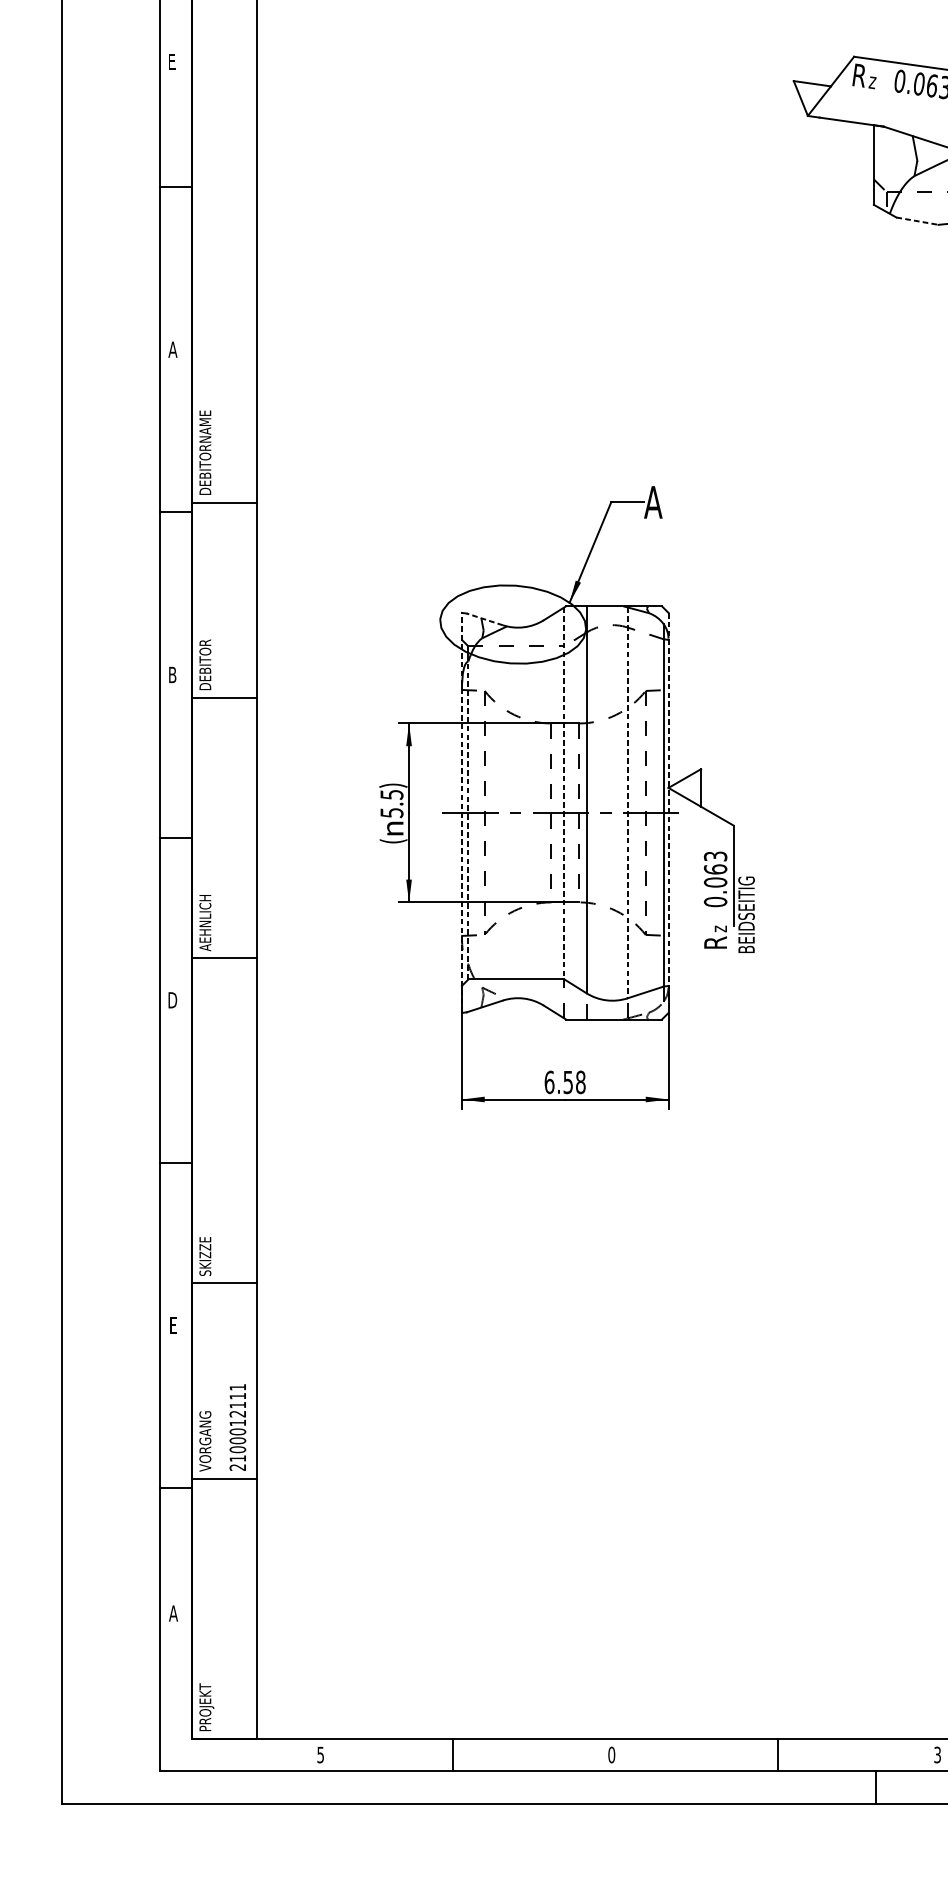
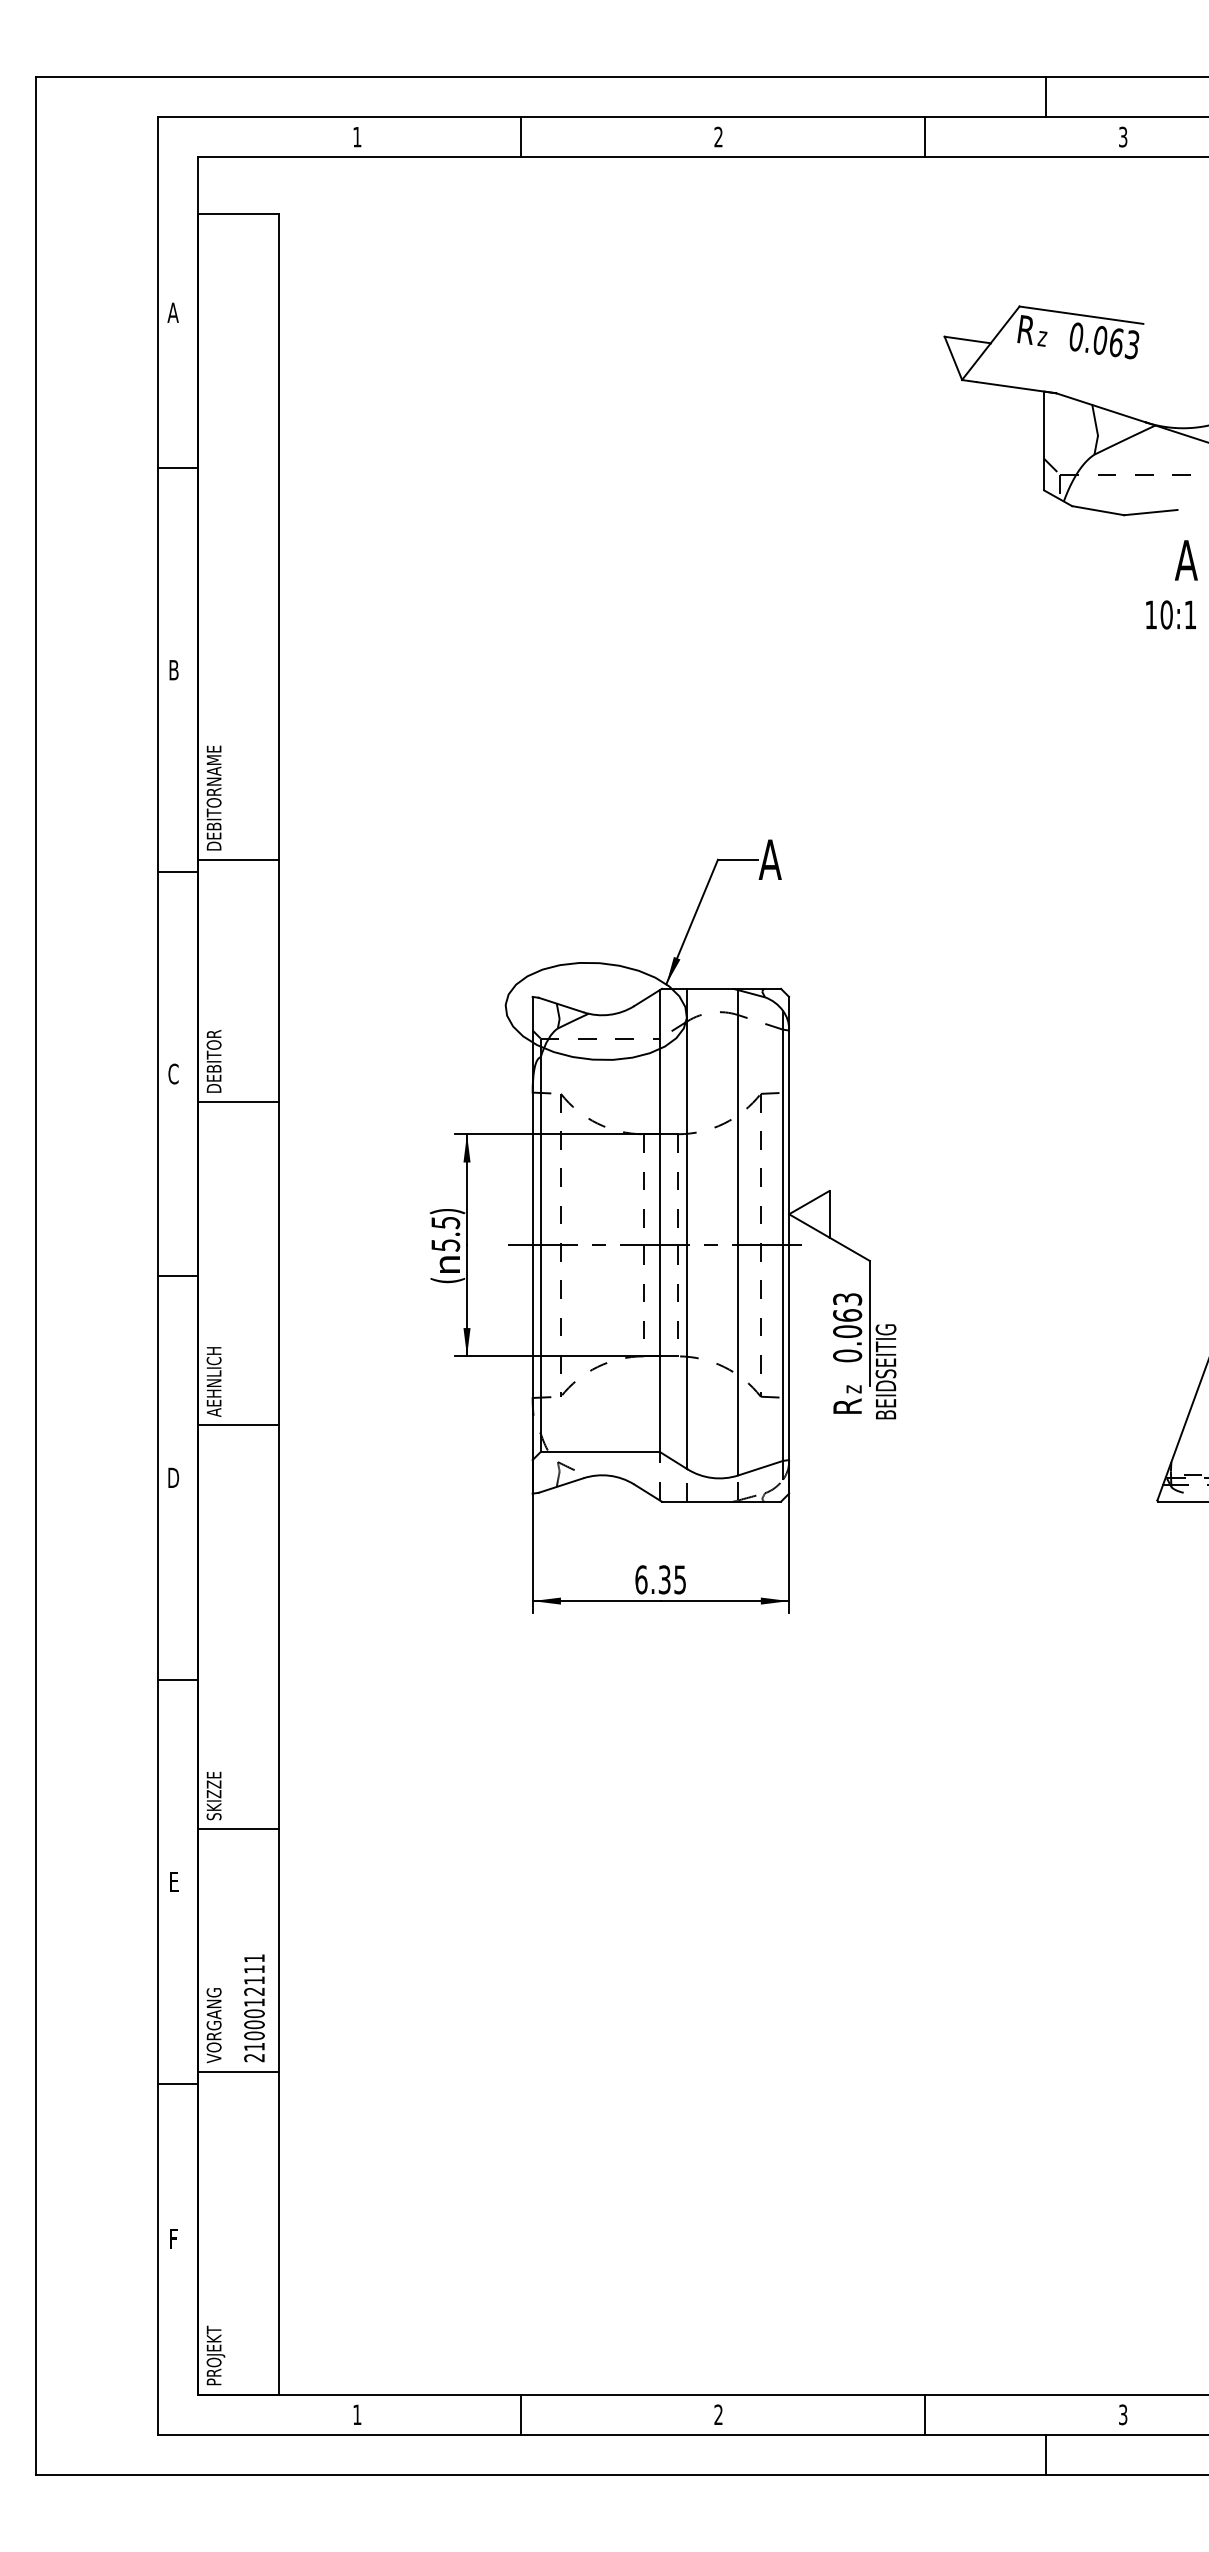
text: (171, 61) -> (172, 312), E -> A
line: (917, 221) -> (1098, 510), dashed -> solid
text: (172, 349) -> (173, 670), A -> B
line: (485, 619) -> (561, 1005), dashed -> solid
text: (172, 674) -> (173, 1073), B -> C
line: (564, 793) -> (659, 1221), dashed -> solid
line: (627, 802) -> (738, 1232), dashed -> solid
line: (461, 812) -> (532, 1244), dashed -> solid
line: (668, 813) -> (789, 1245), dashed -> solid
line: (468, 820) -> (540, 1254), dashed -> solid
text: (574, 1082) -> (672, 1579), 6.58 -> 6.35
text: (173, 1613) -> (174, 2239), A -> F
text: (320, 1754) -> (357, 2414), 5 -> 1
text: (611, 1754) -> (718, 2414), 0 -> 2

